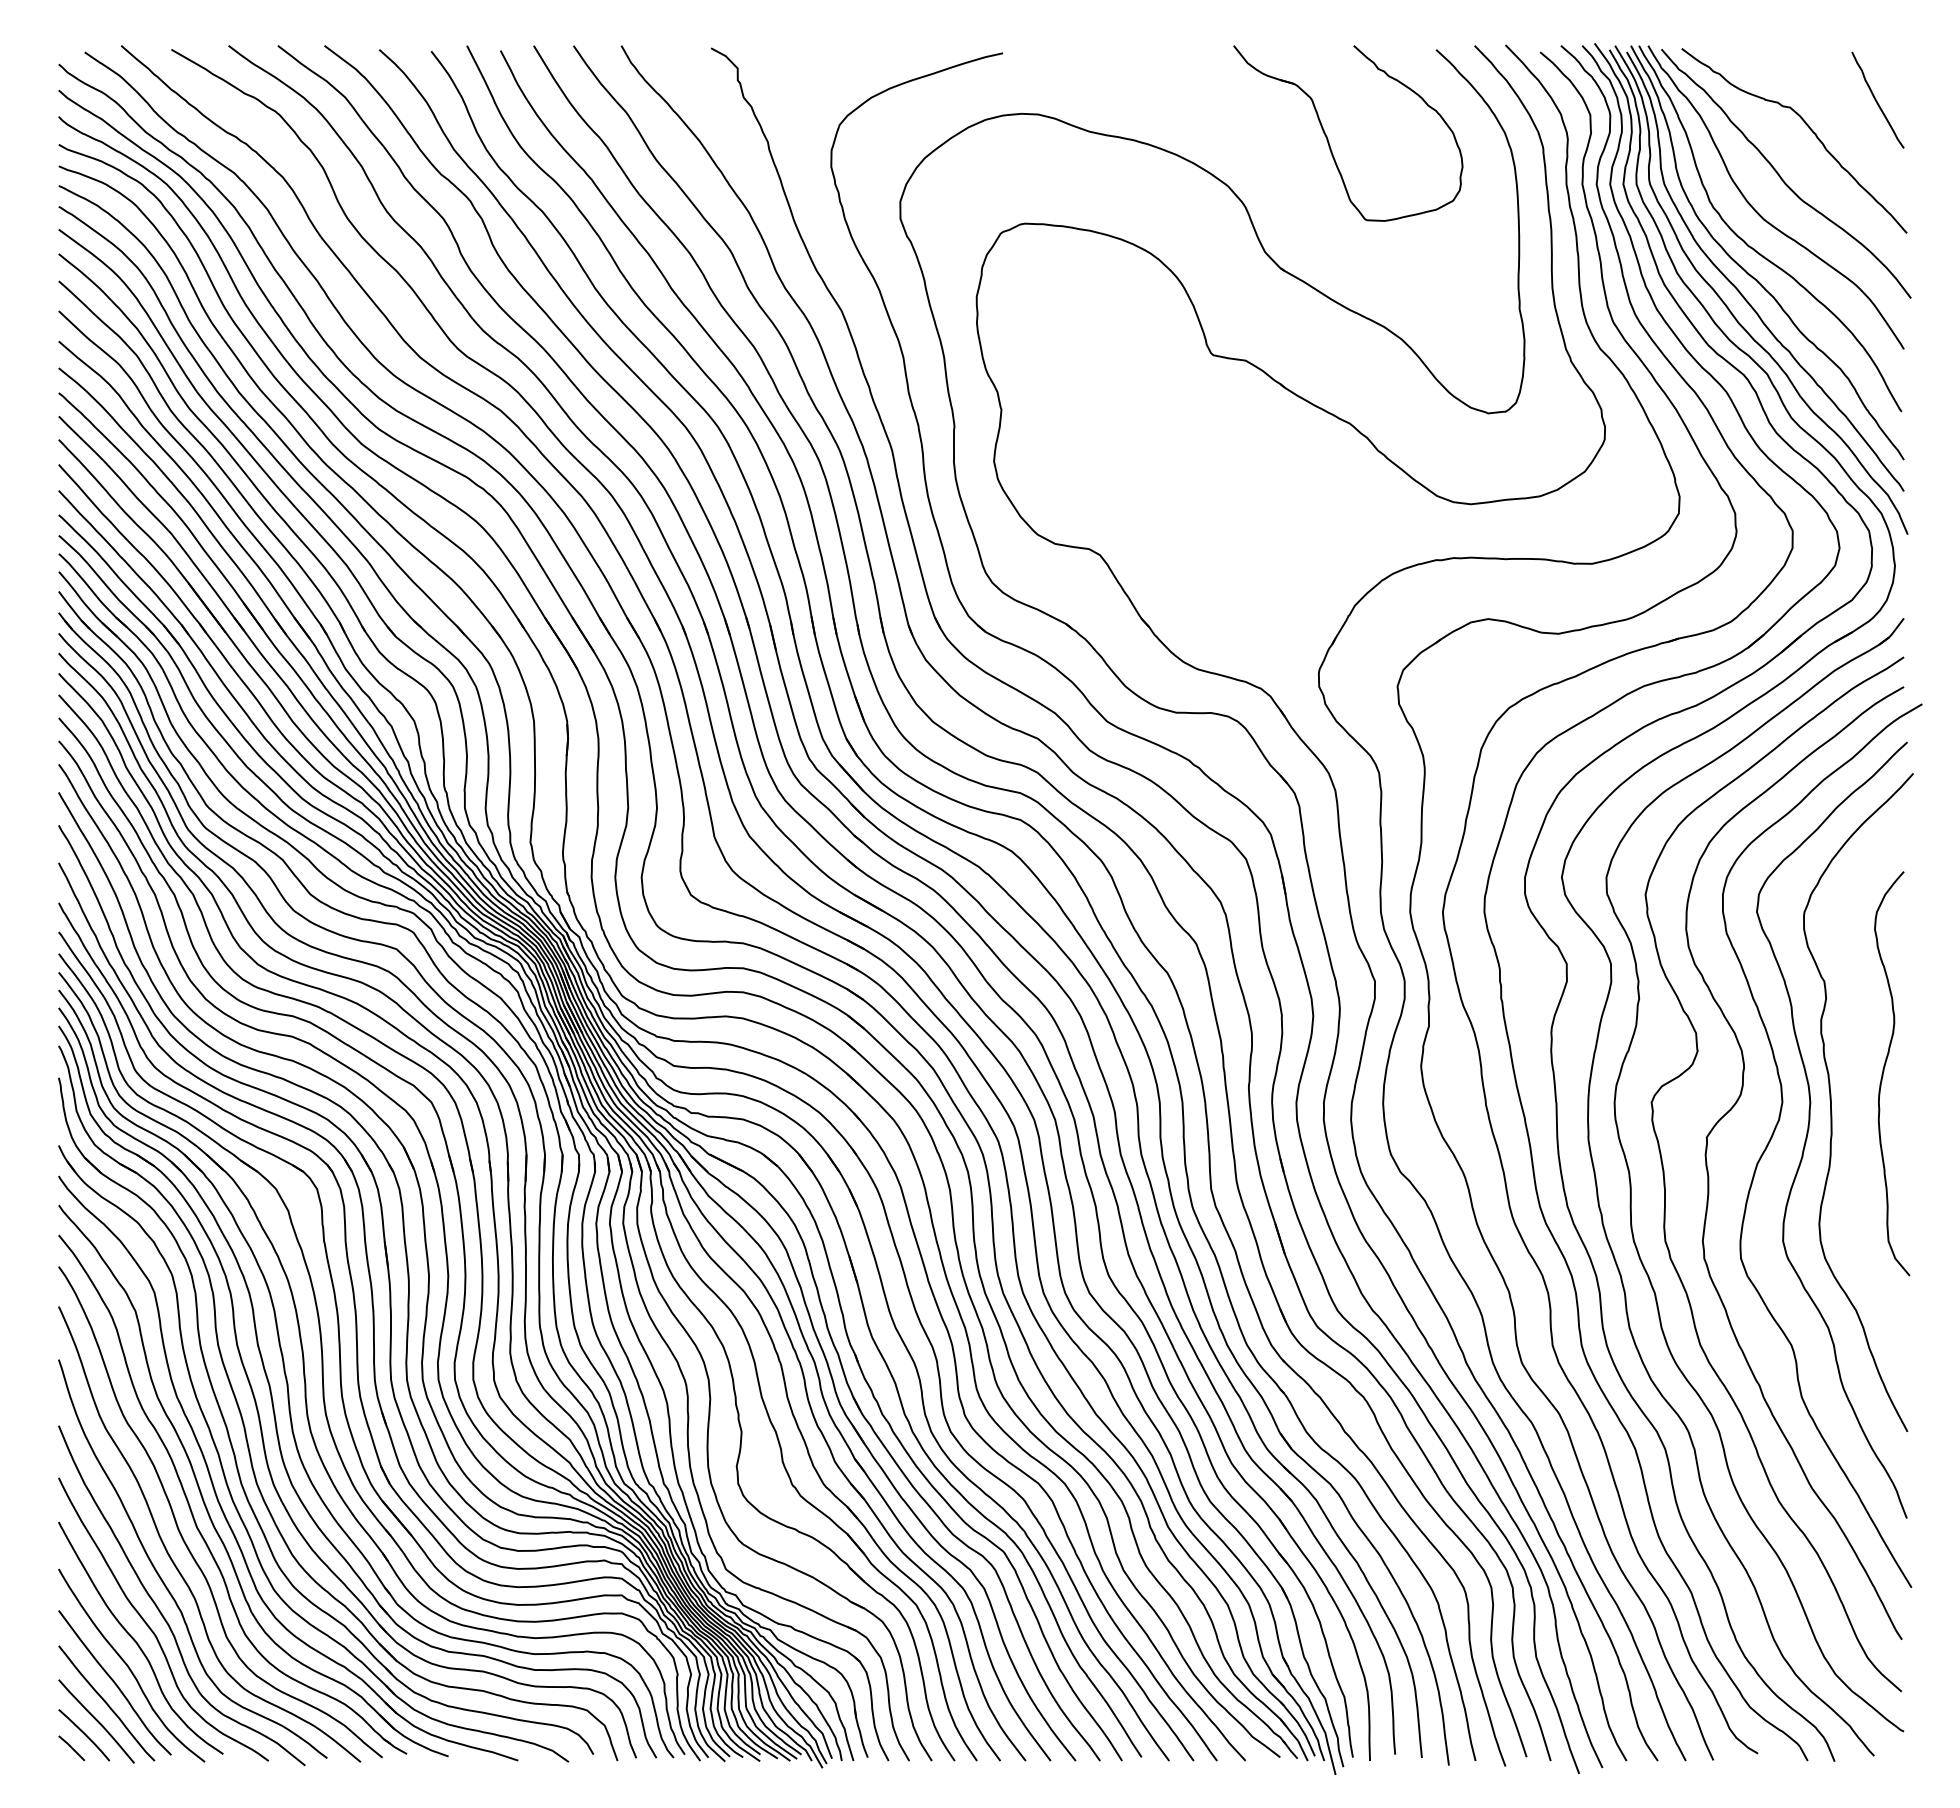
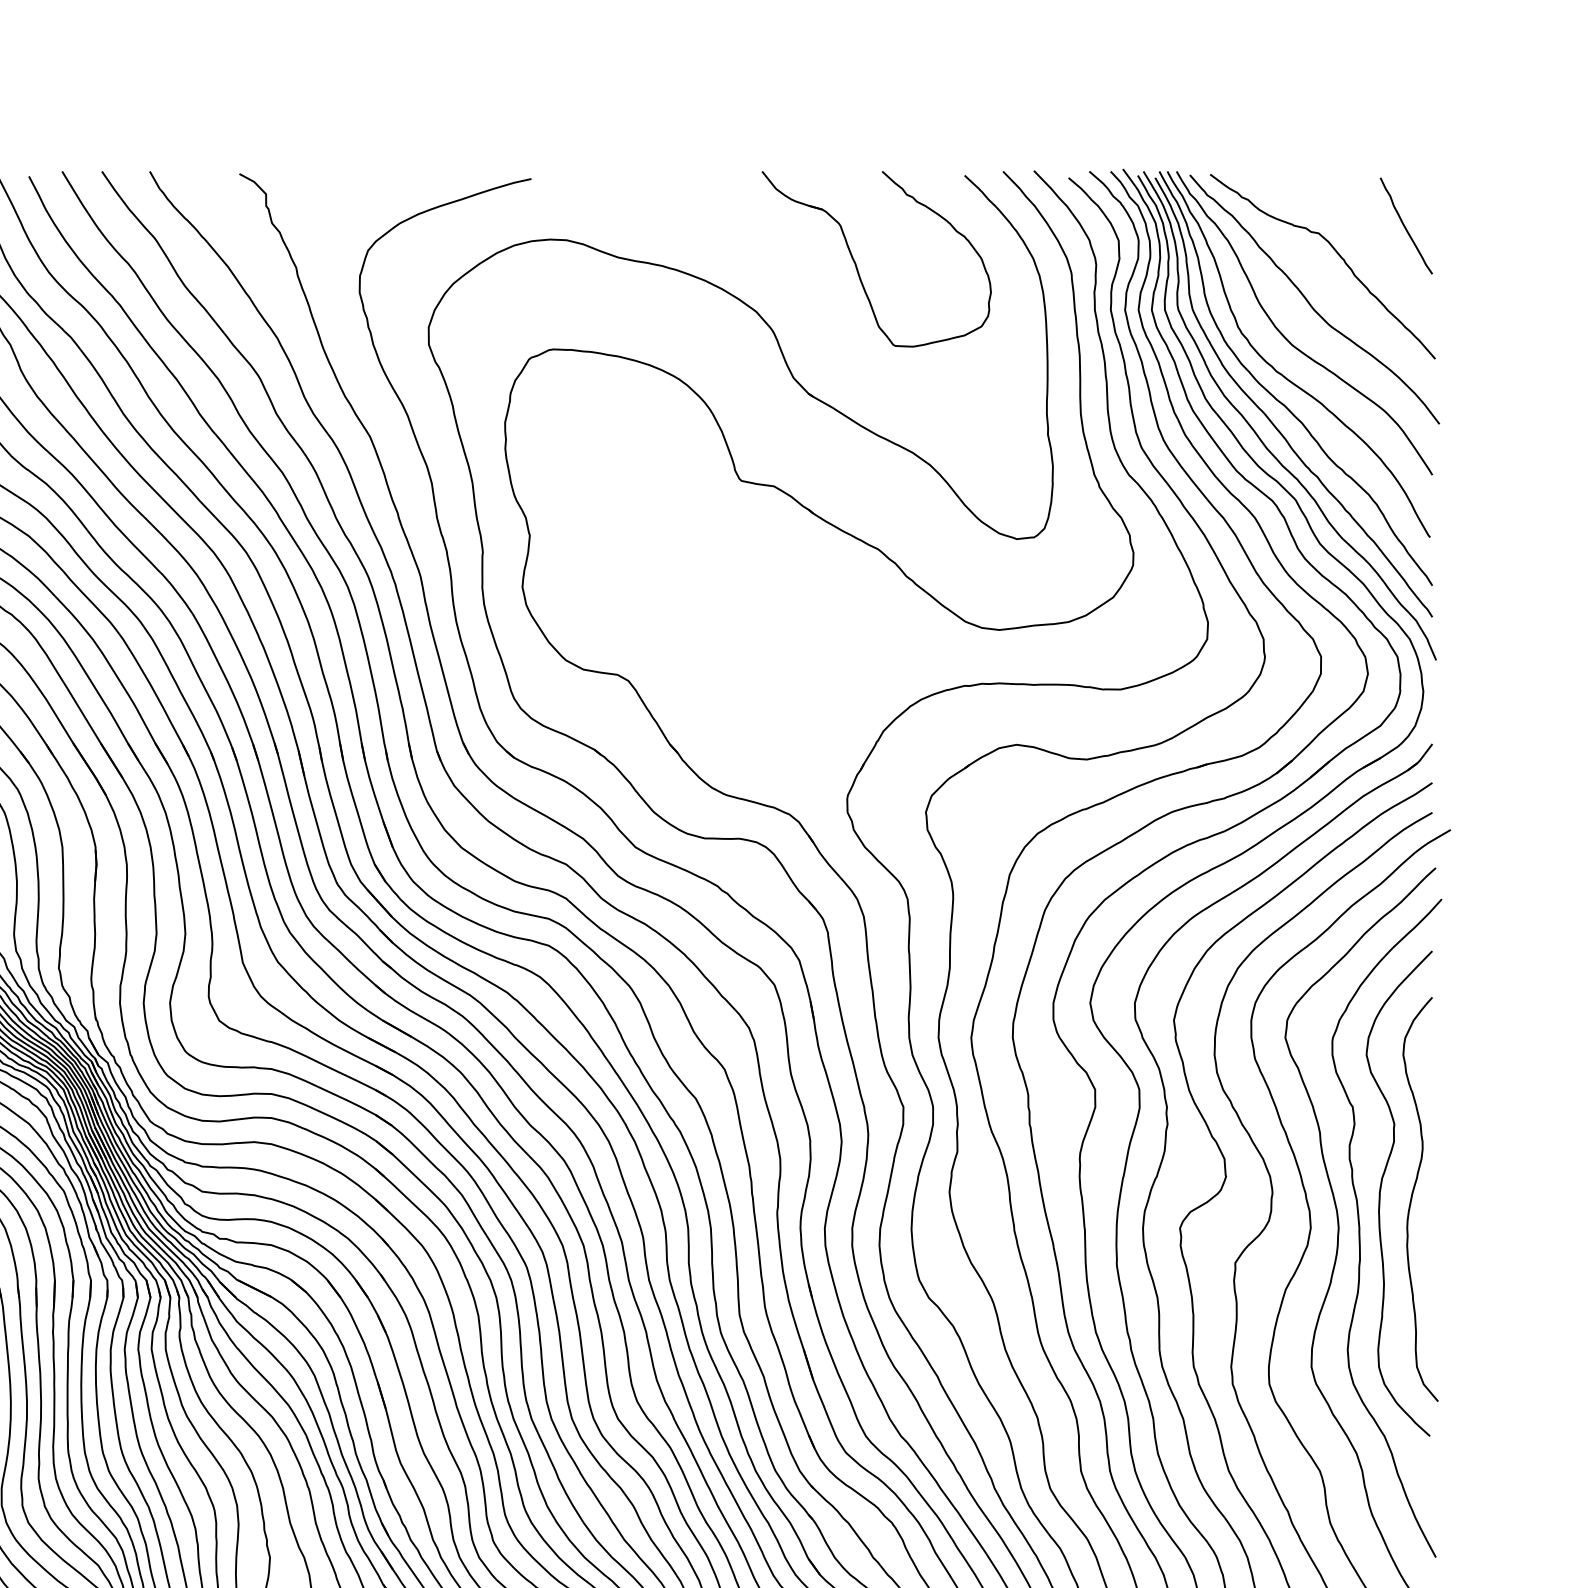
curve: (1852, 1067) -> (1380, 1193), added

